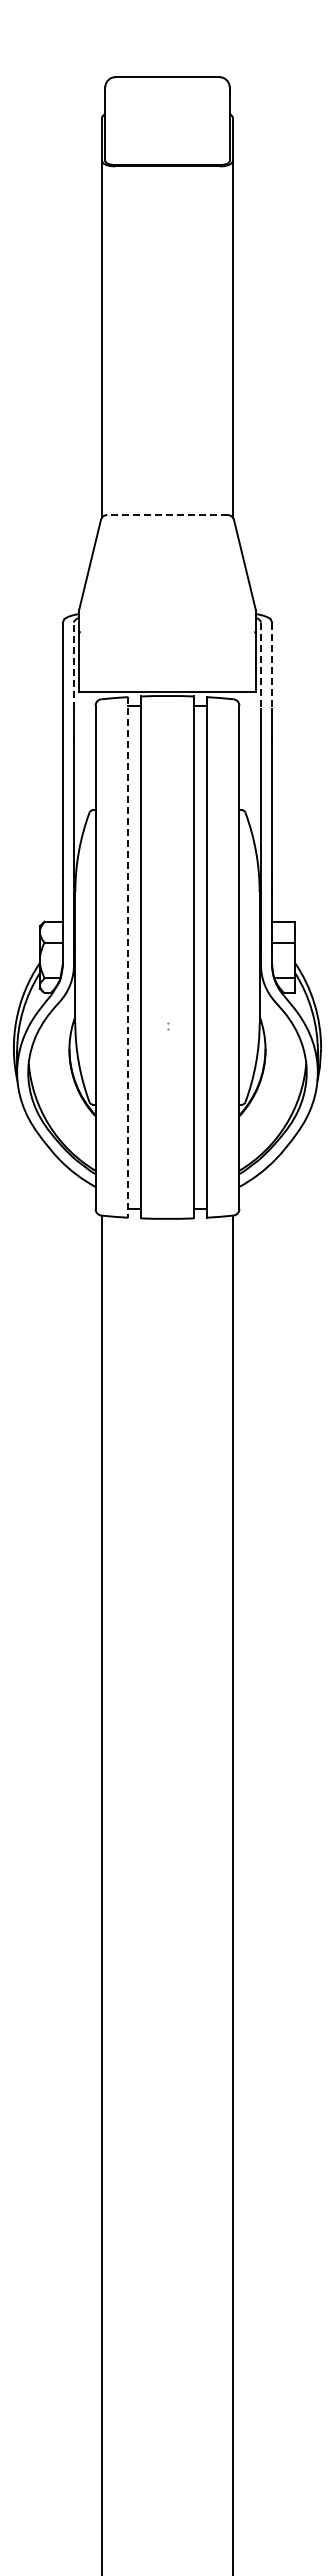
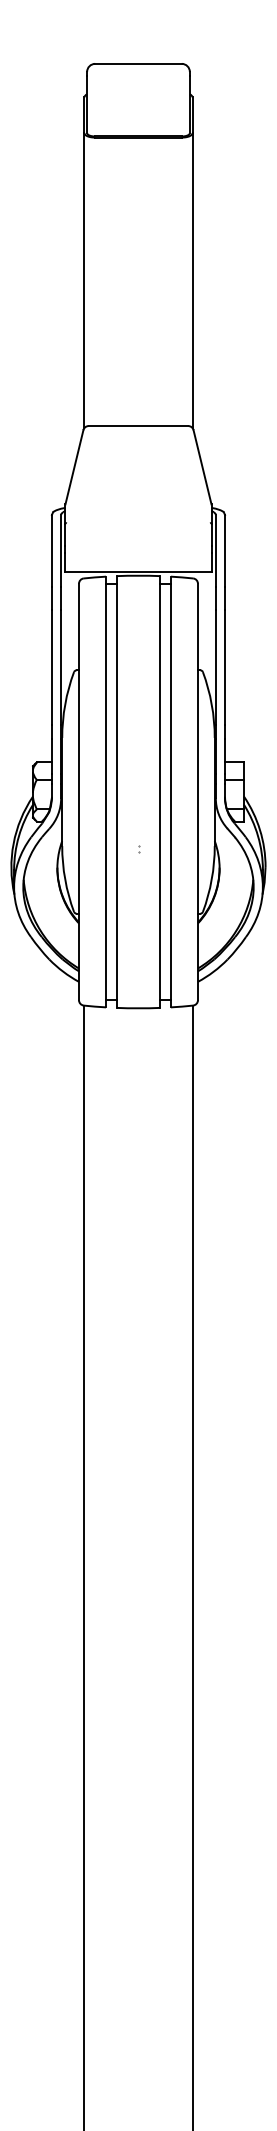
line: (166, 515) -> (137, 426), dashed -> solid
line: (74, 665) -> (61, 550), dashed -> solid
line: (260, 666) -> (215, 551), dashed -> solid
line: (272, 666) -> (225, 551), dashed -> solid
line: (128, 957) -> (106, 792), dashed -> solid

